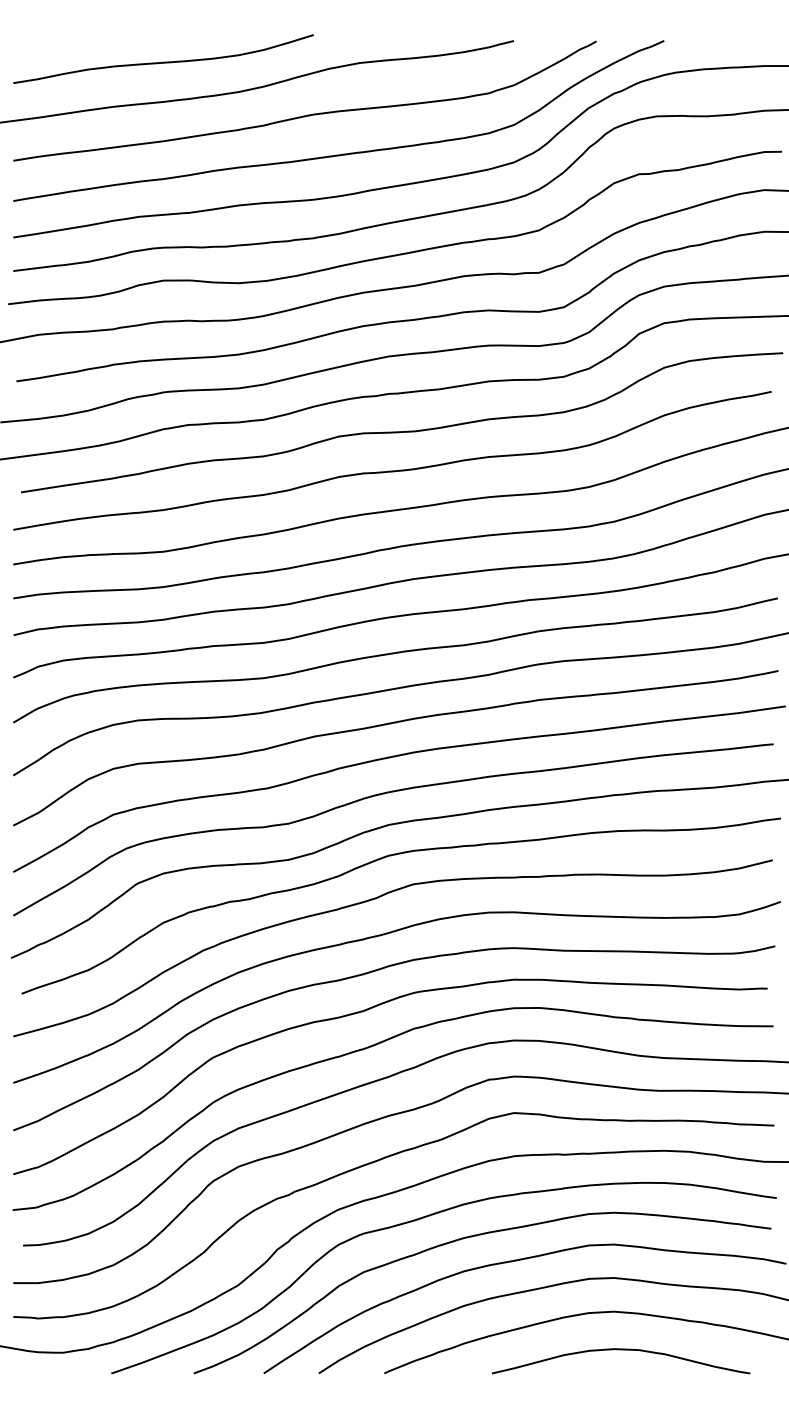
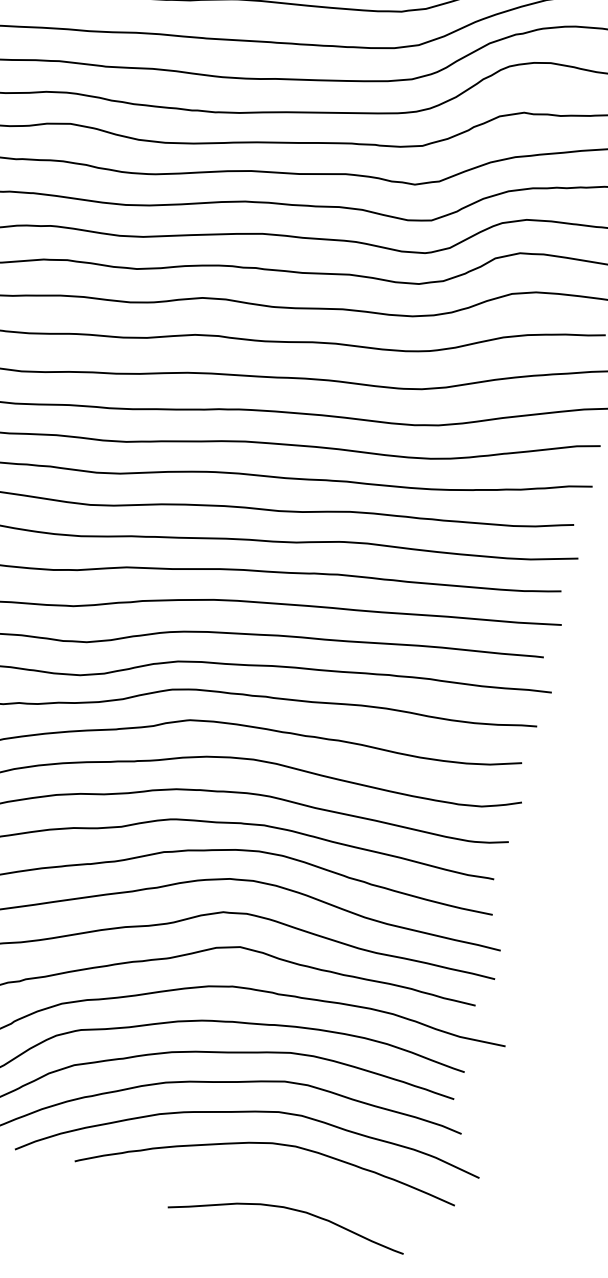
curve: (621, 1350) -> (290, 1209), moved

